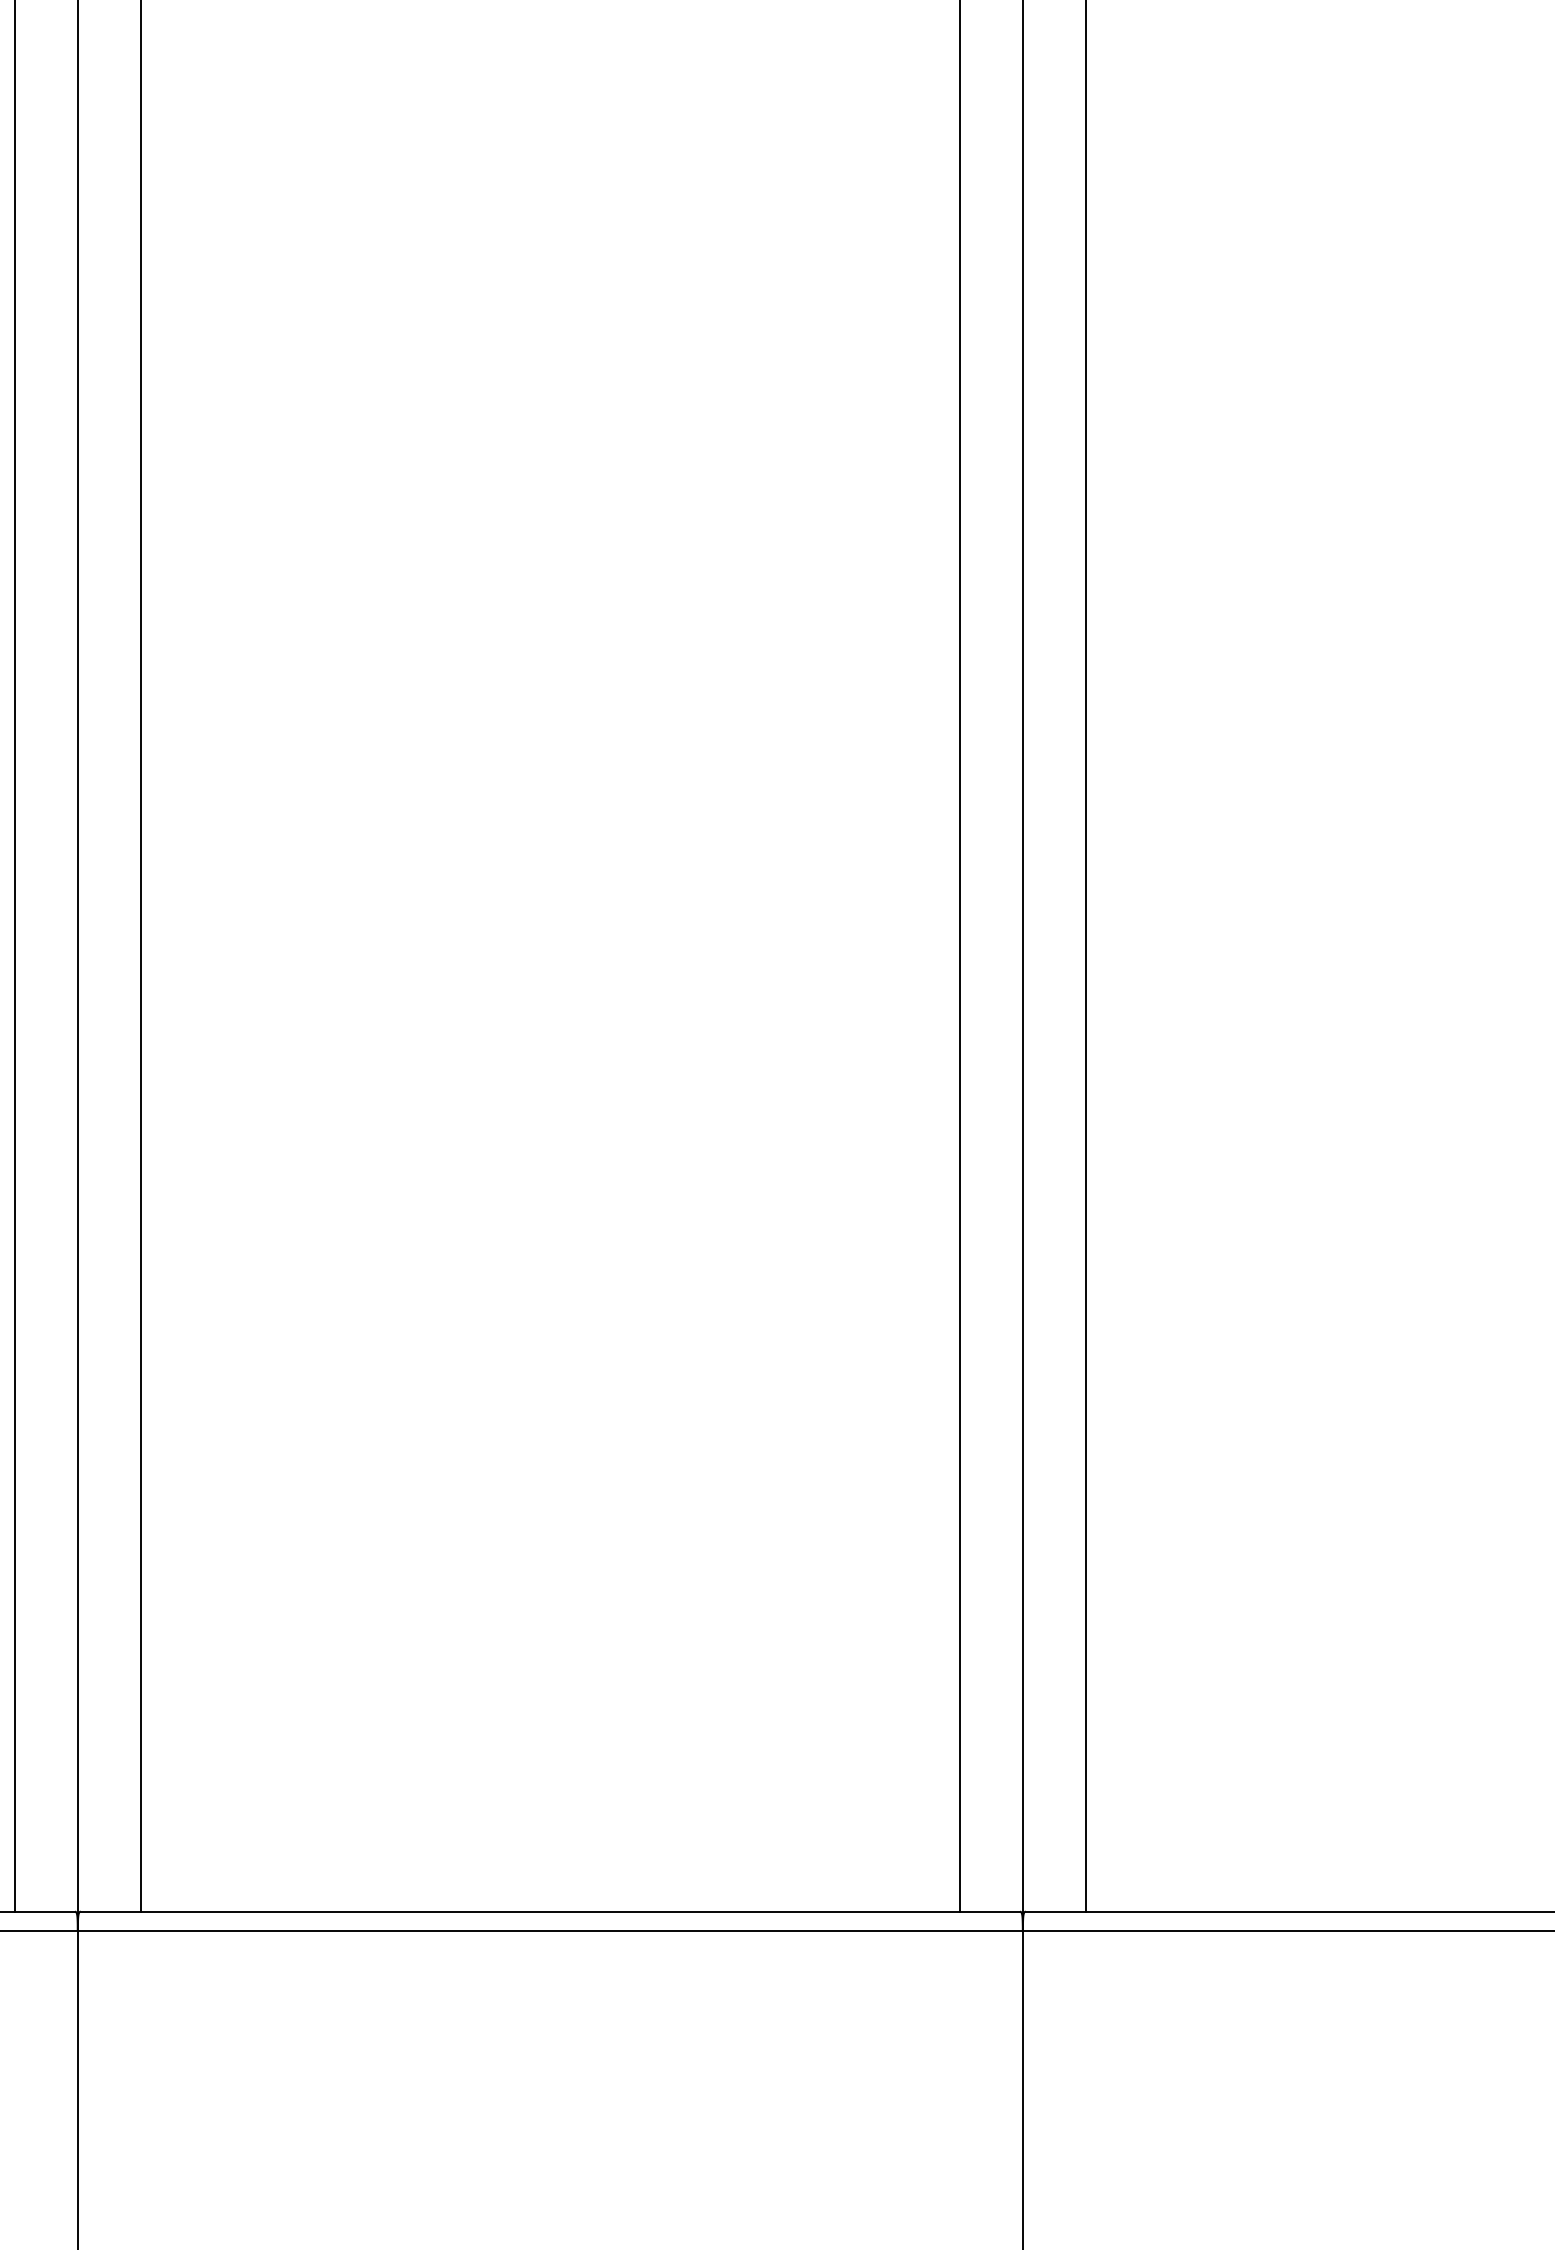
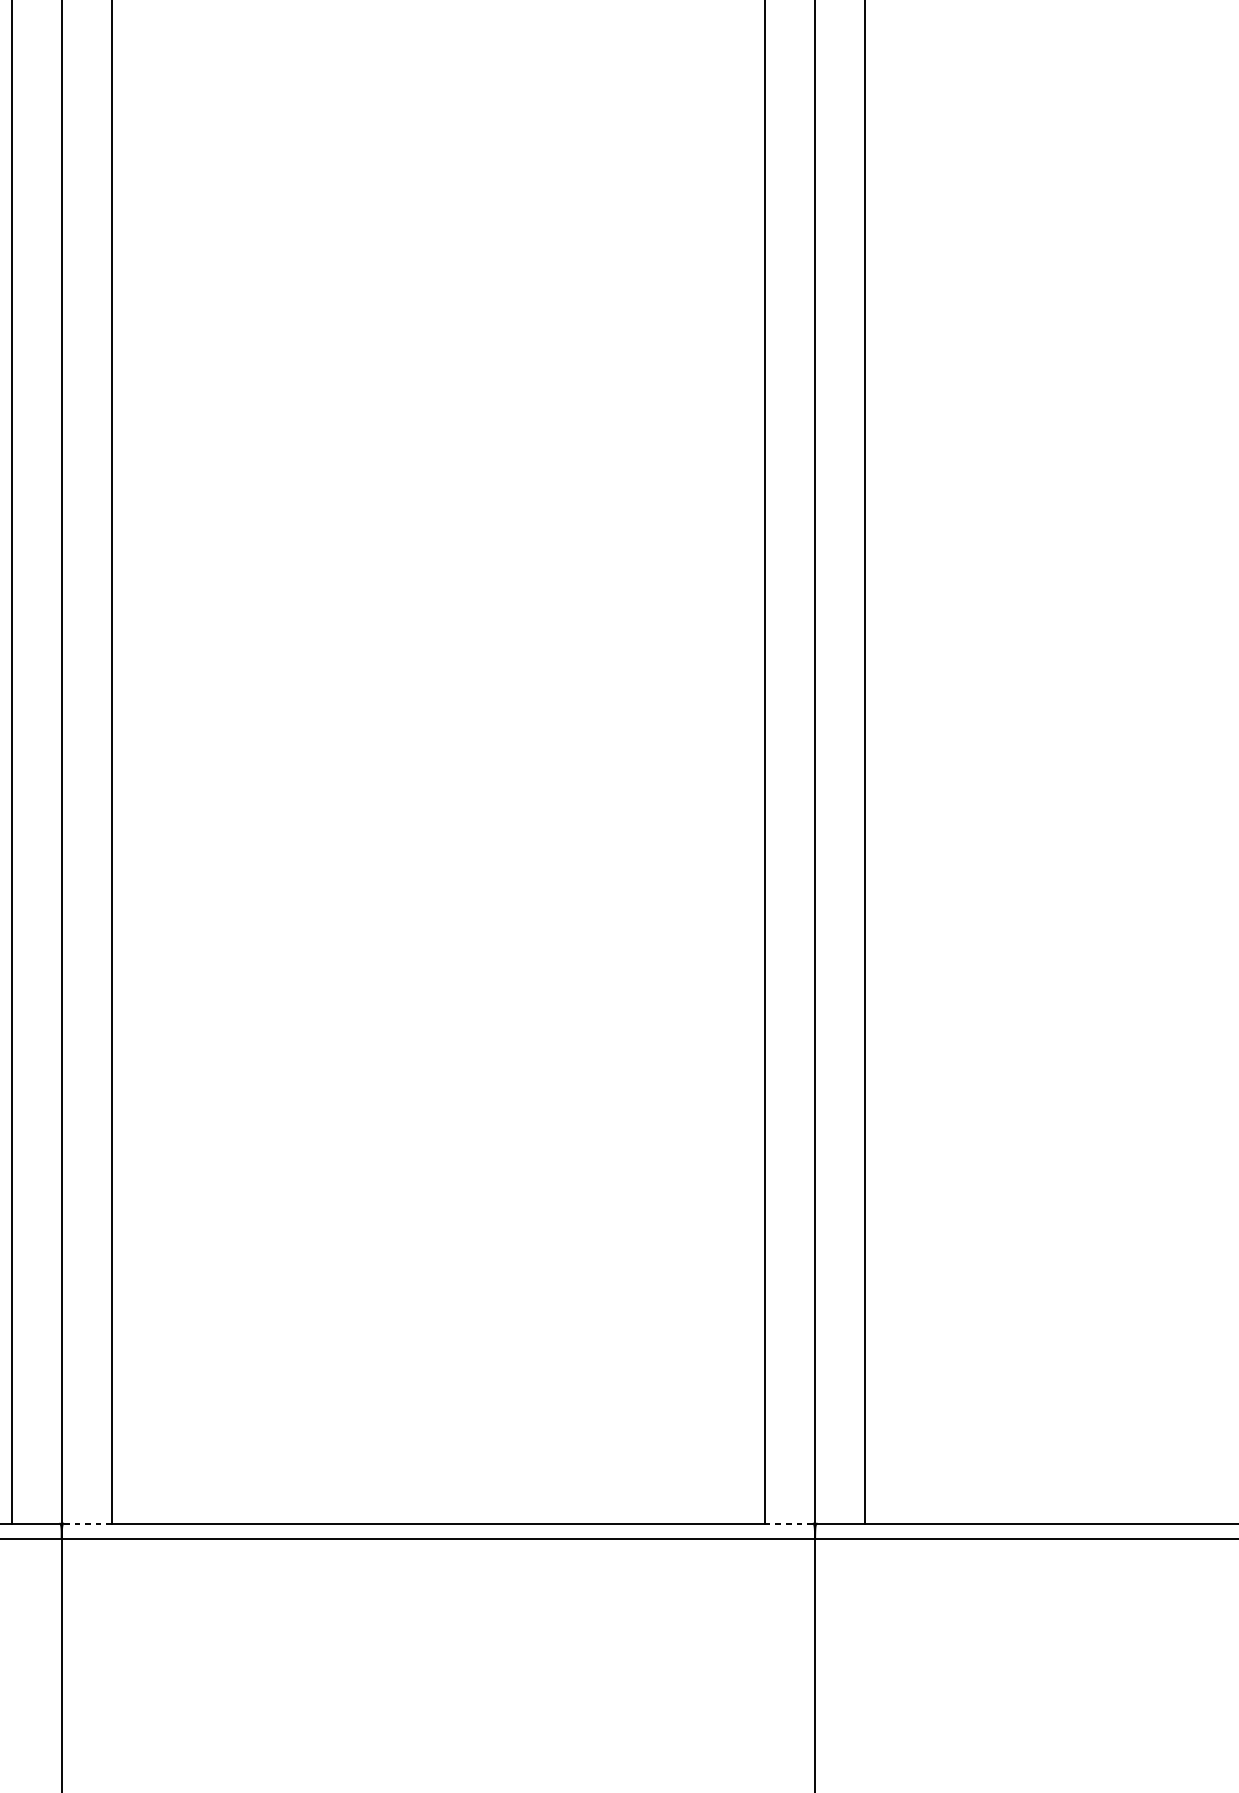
line: (110, 1911) -> (87, 1523), solid -> dashed
line: (989, 1911) -> (788, 1523), solid -> dashed

